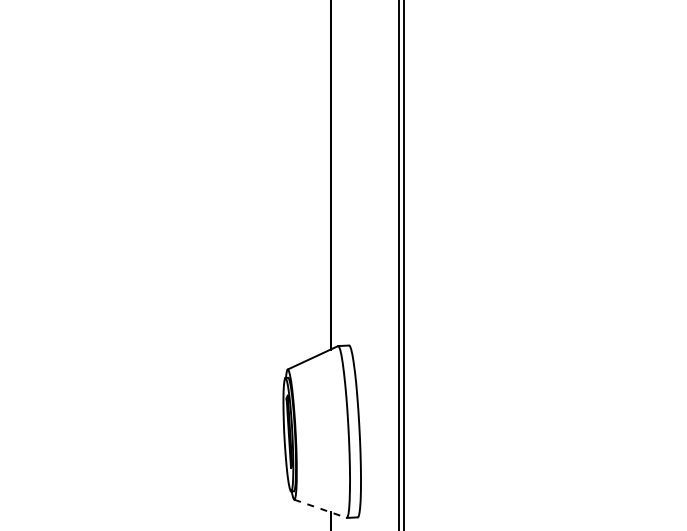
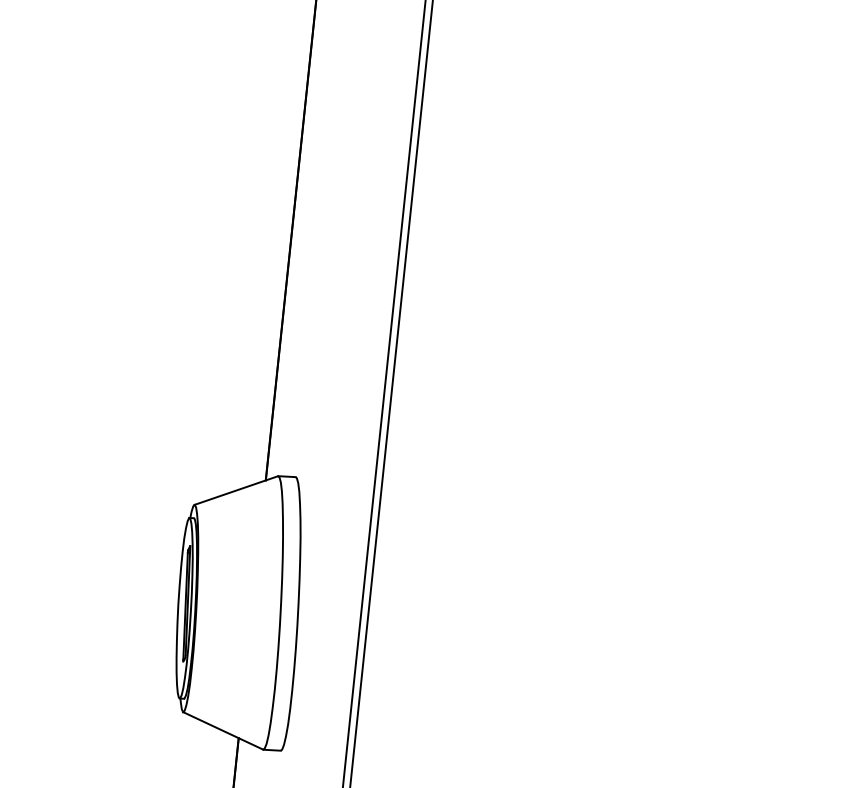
line: (320, 508) -> (223, 730), dashed -> solid

